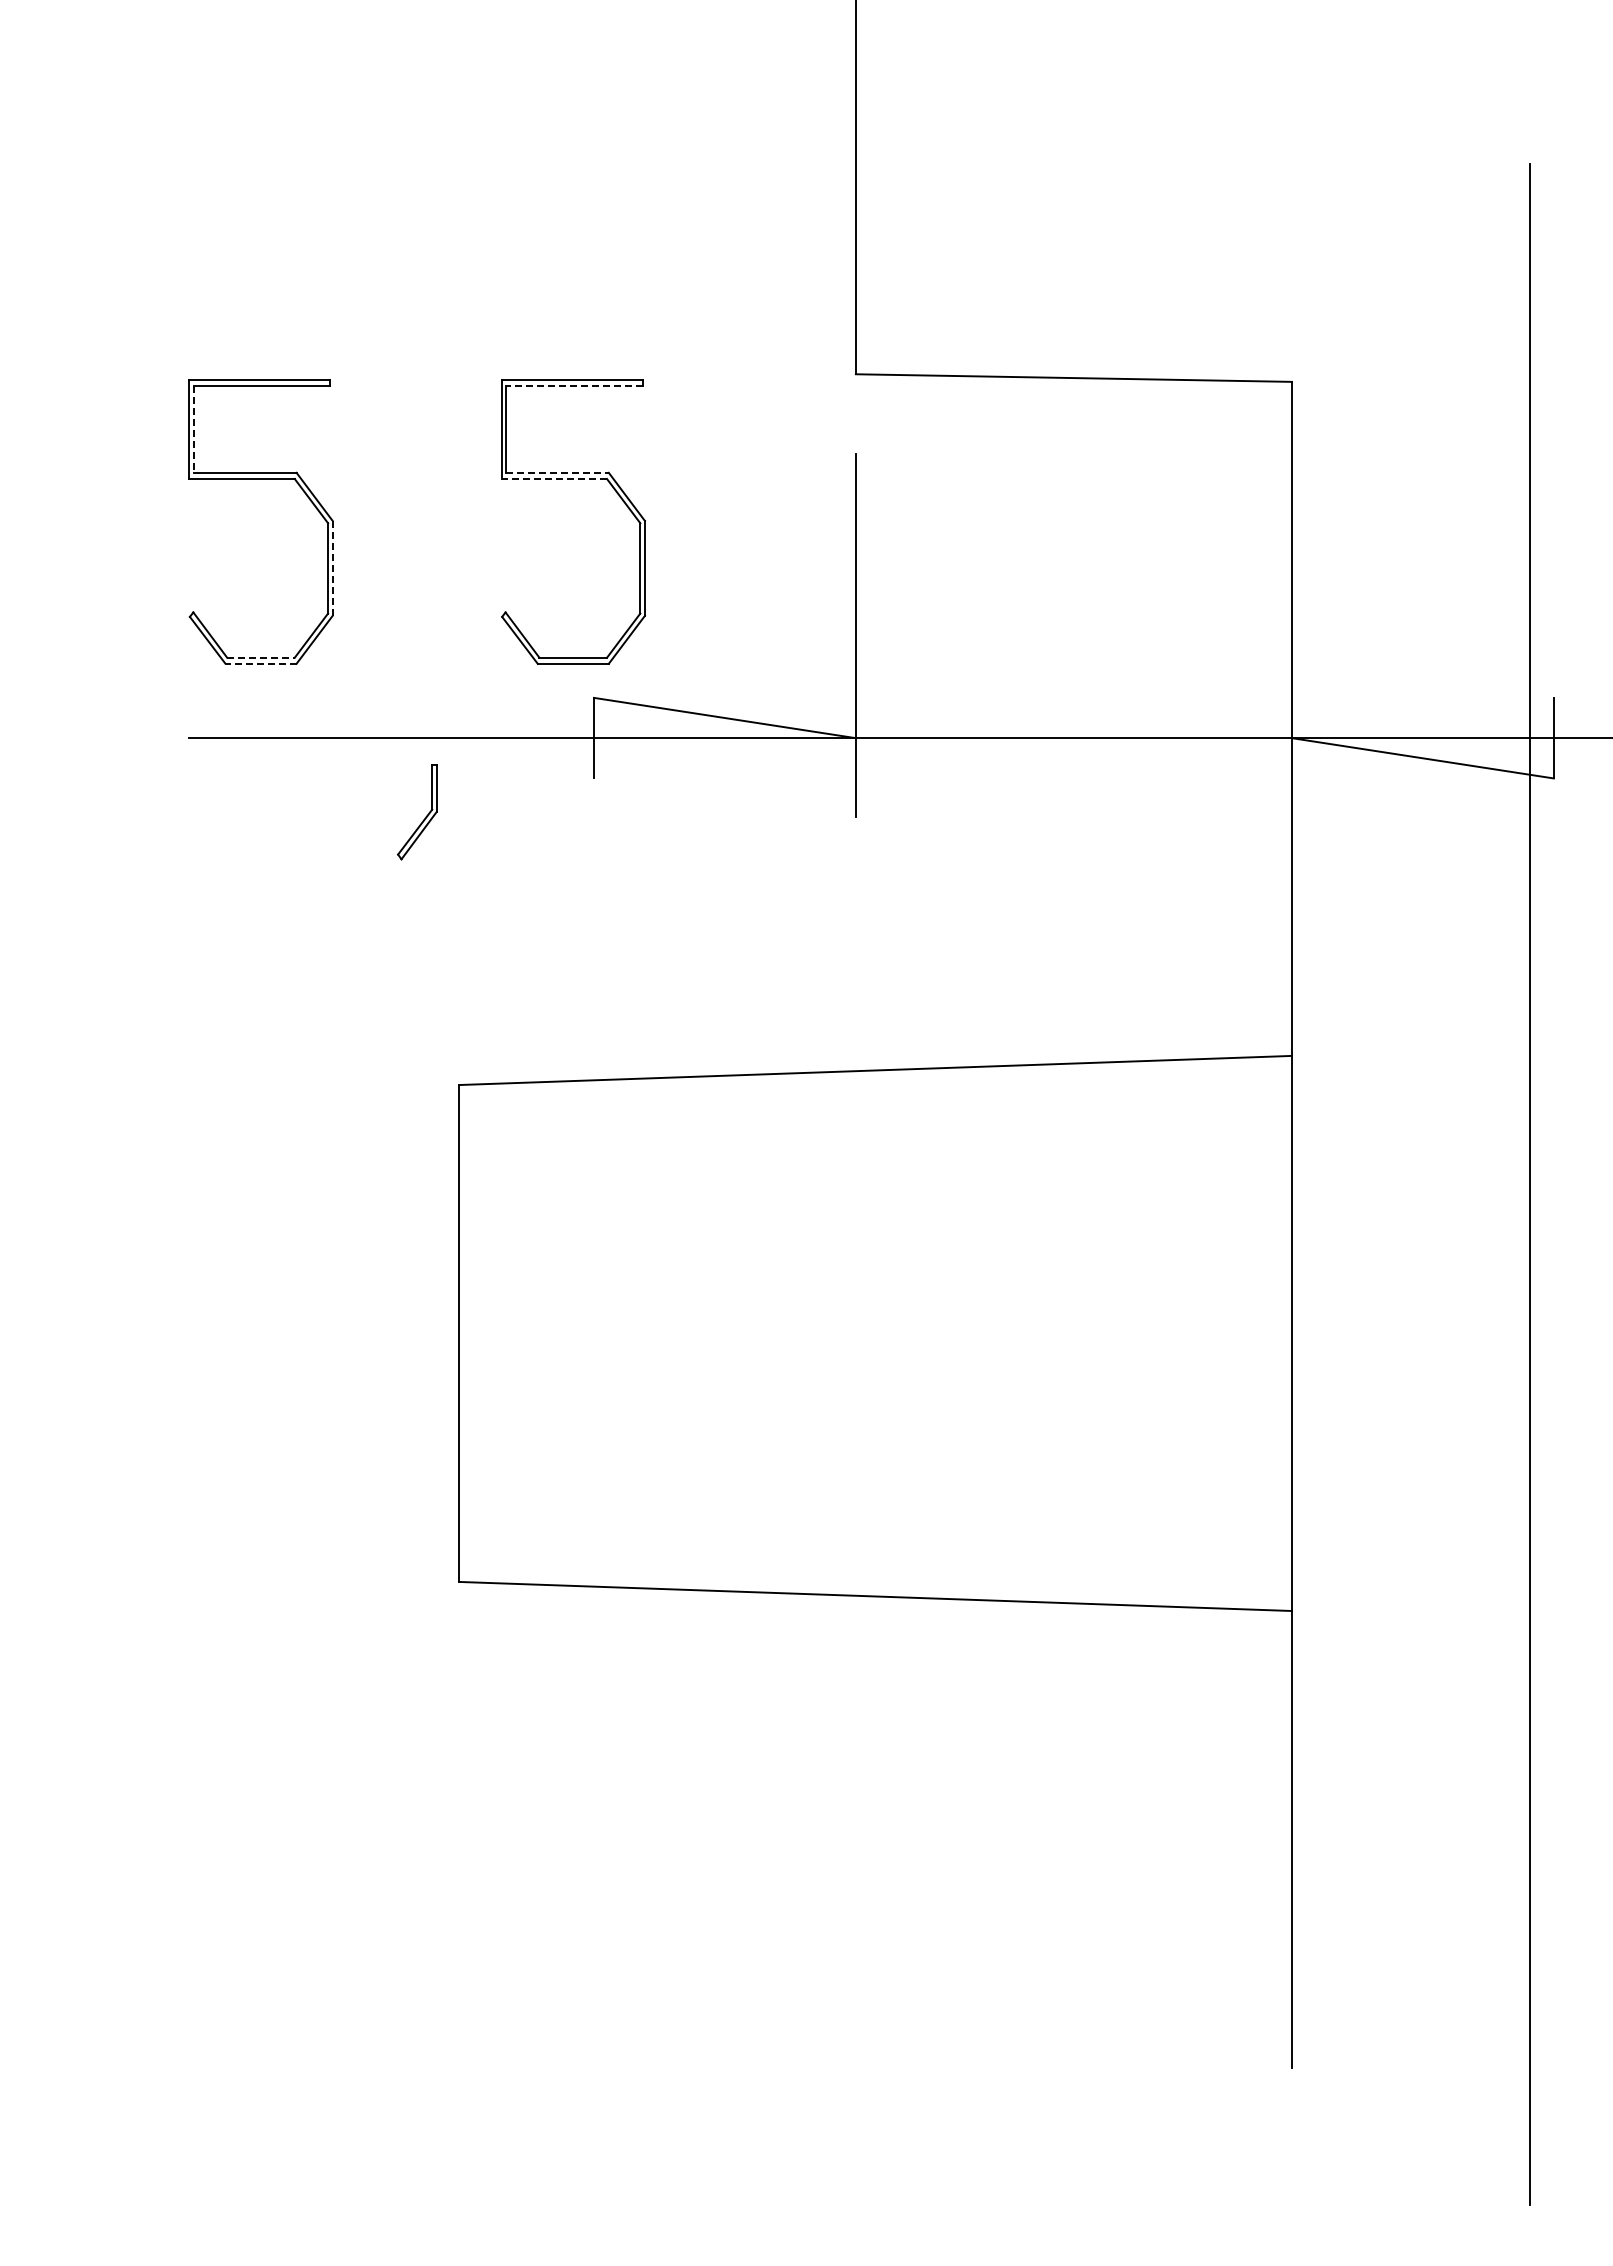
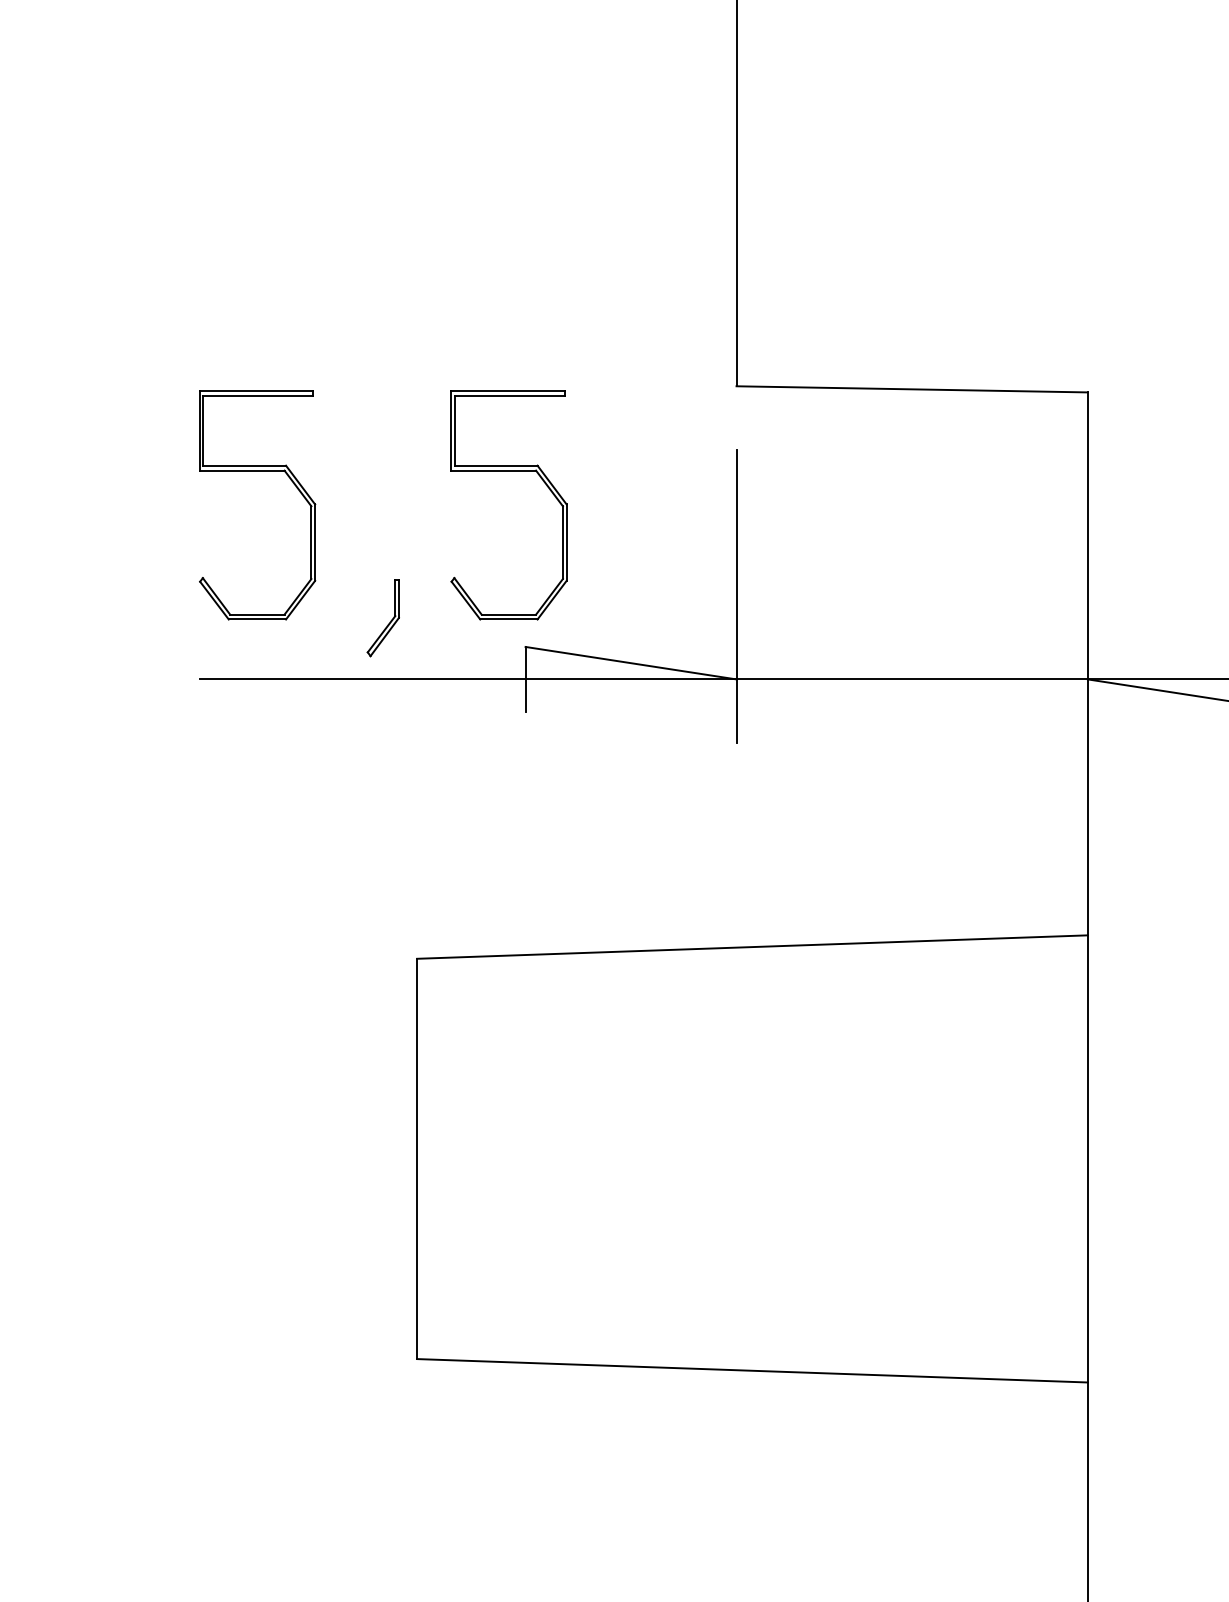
line: (573, 386) -> (509, 396), dashed -> solid
line: (194, 430) -> (203, 431), dashed -> solid
line: (558, 472) -> (497, 465), dashed -> solid
line: (554, 478) -> (493, 470), dashed -> solid
line: (332, 568) -> (314, 542), dashed -> solid
line: (260, 657) -> (256, 614), dashed -> solid
line: (261, 663) -> (257, 619), dashed -> solid
part: (425, 816) -> (389, 621), moved

